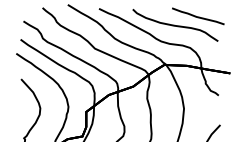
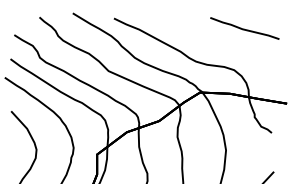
curve: (175, 25) -> (214, 40), removed

